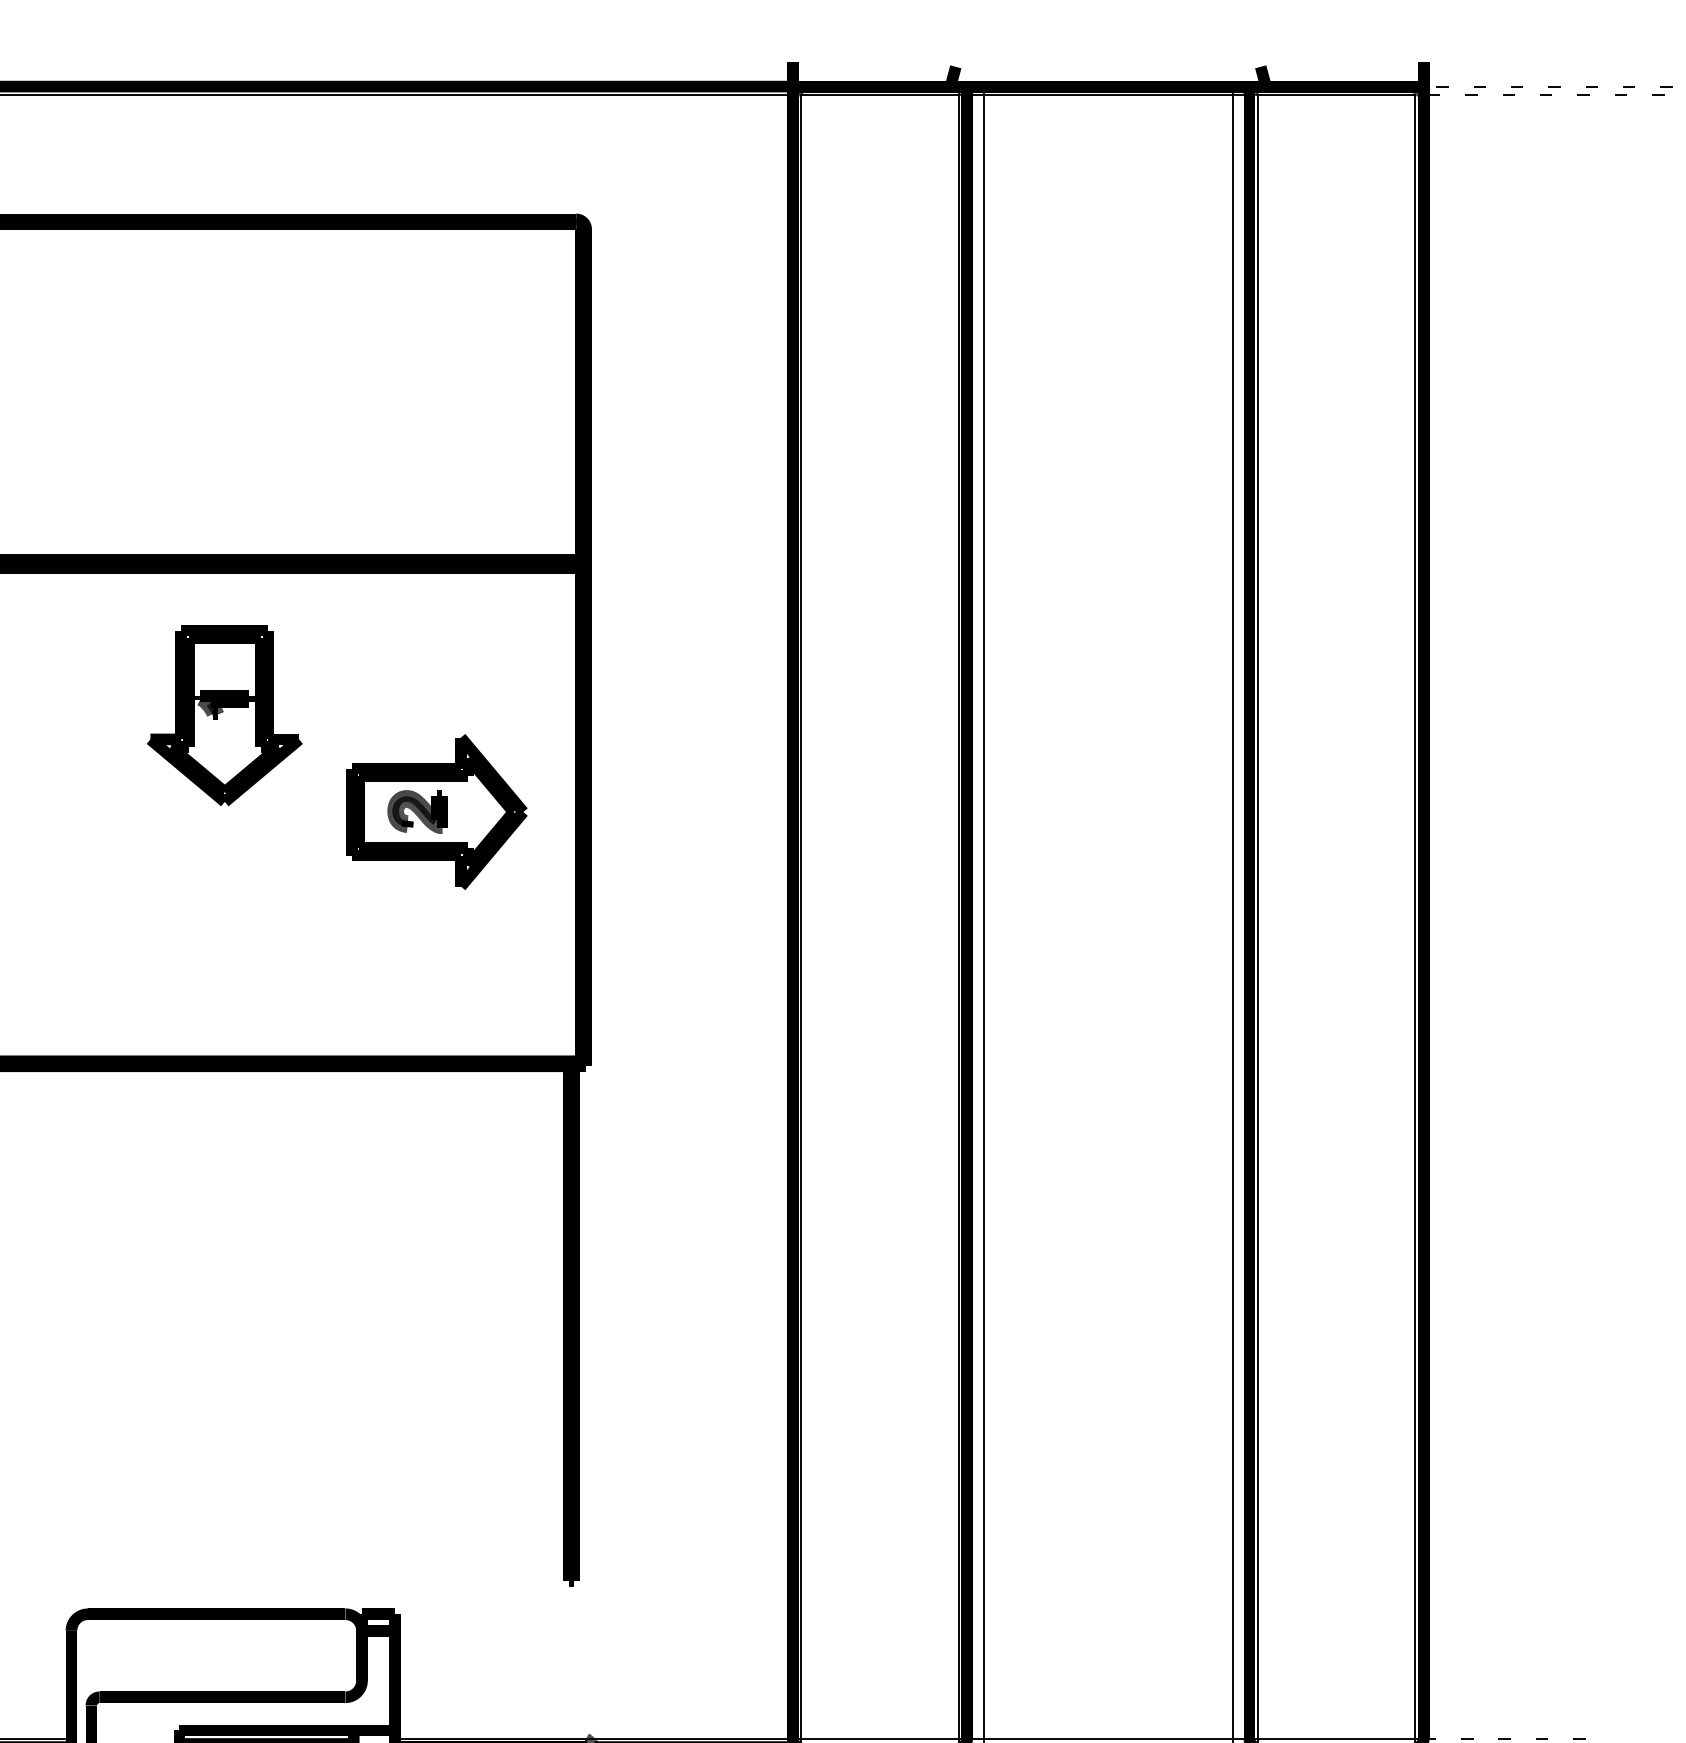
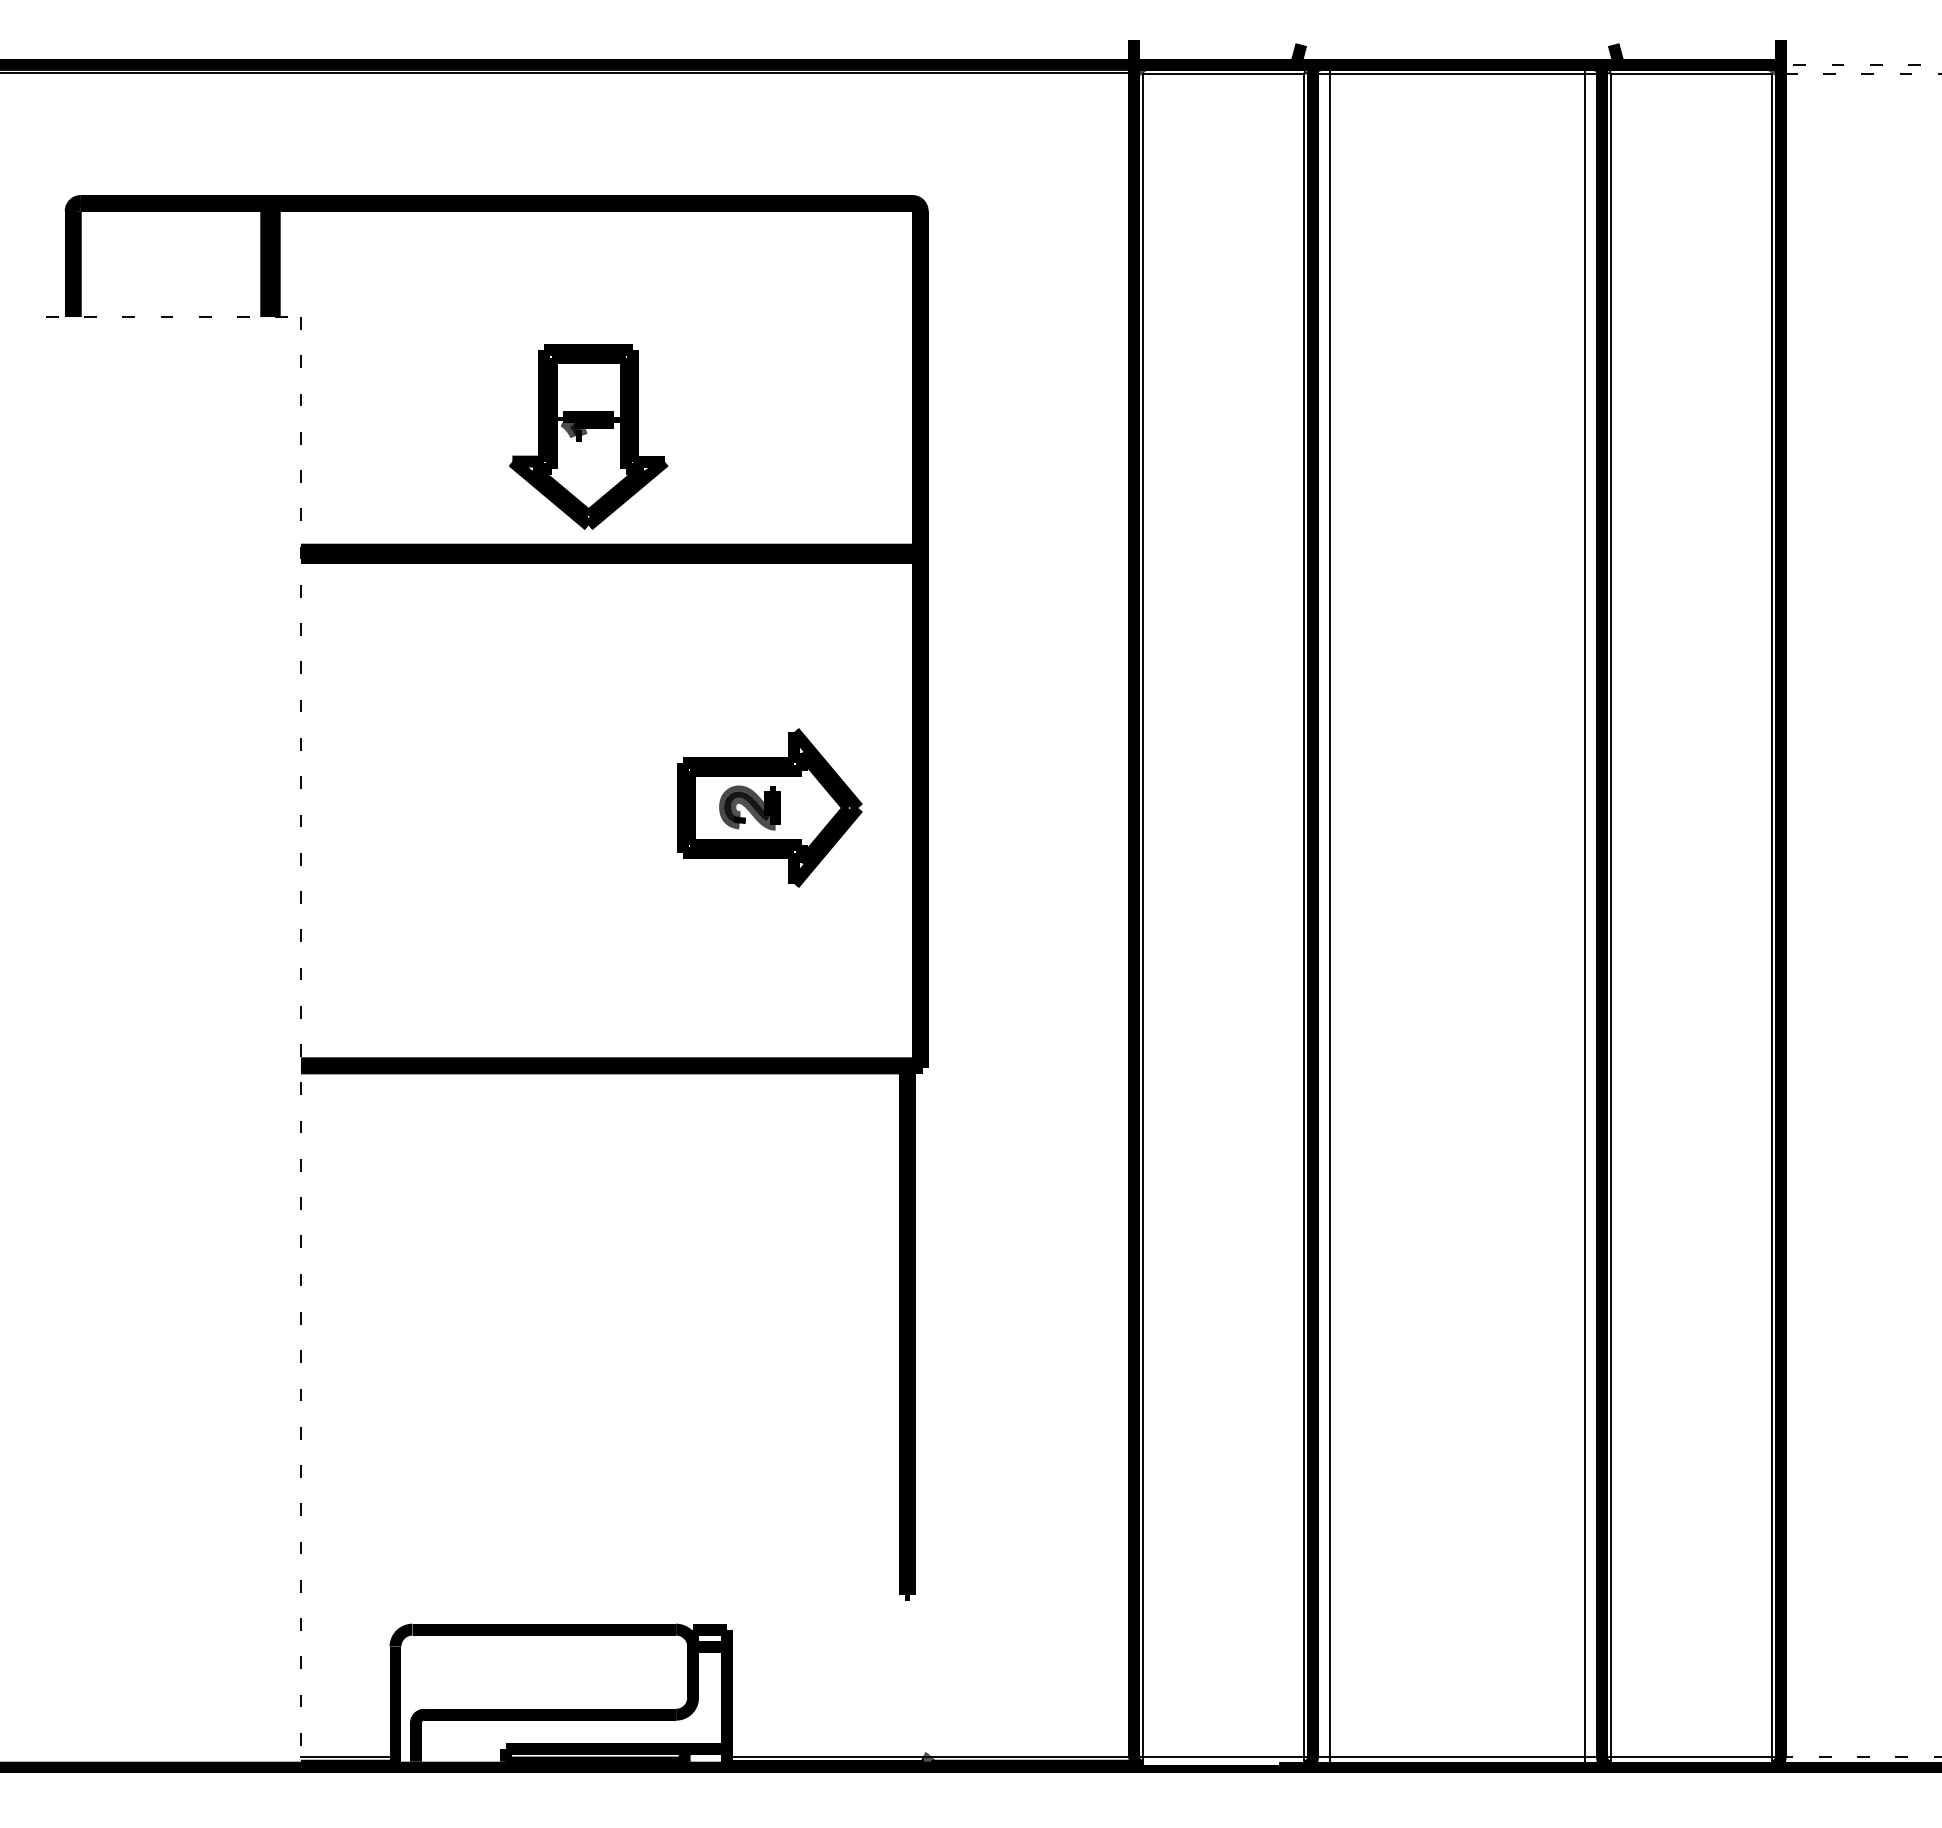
part: (224, 714) -> (588, 436), moved

